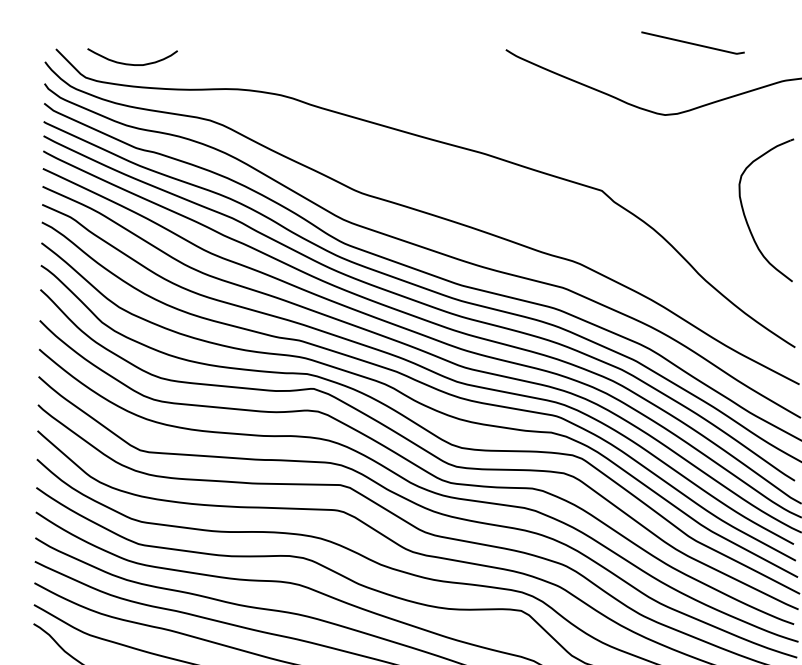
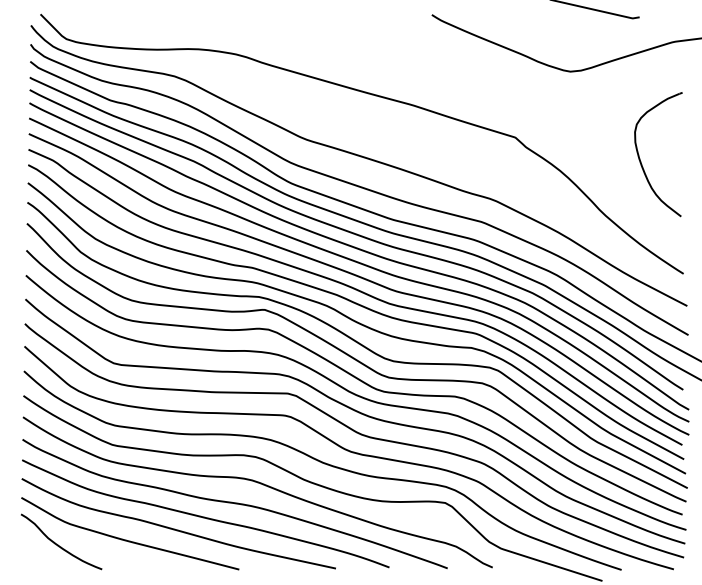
curve: (129, 63) -> (104, 26), removed

